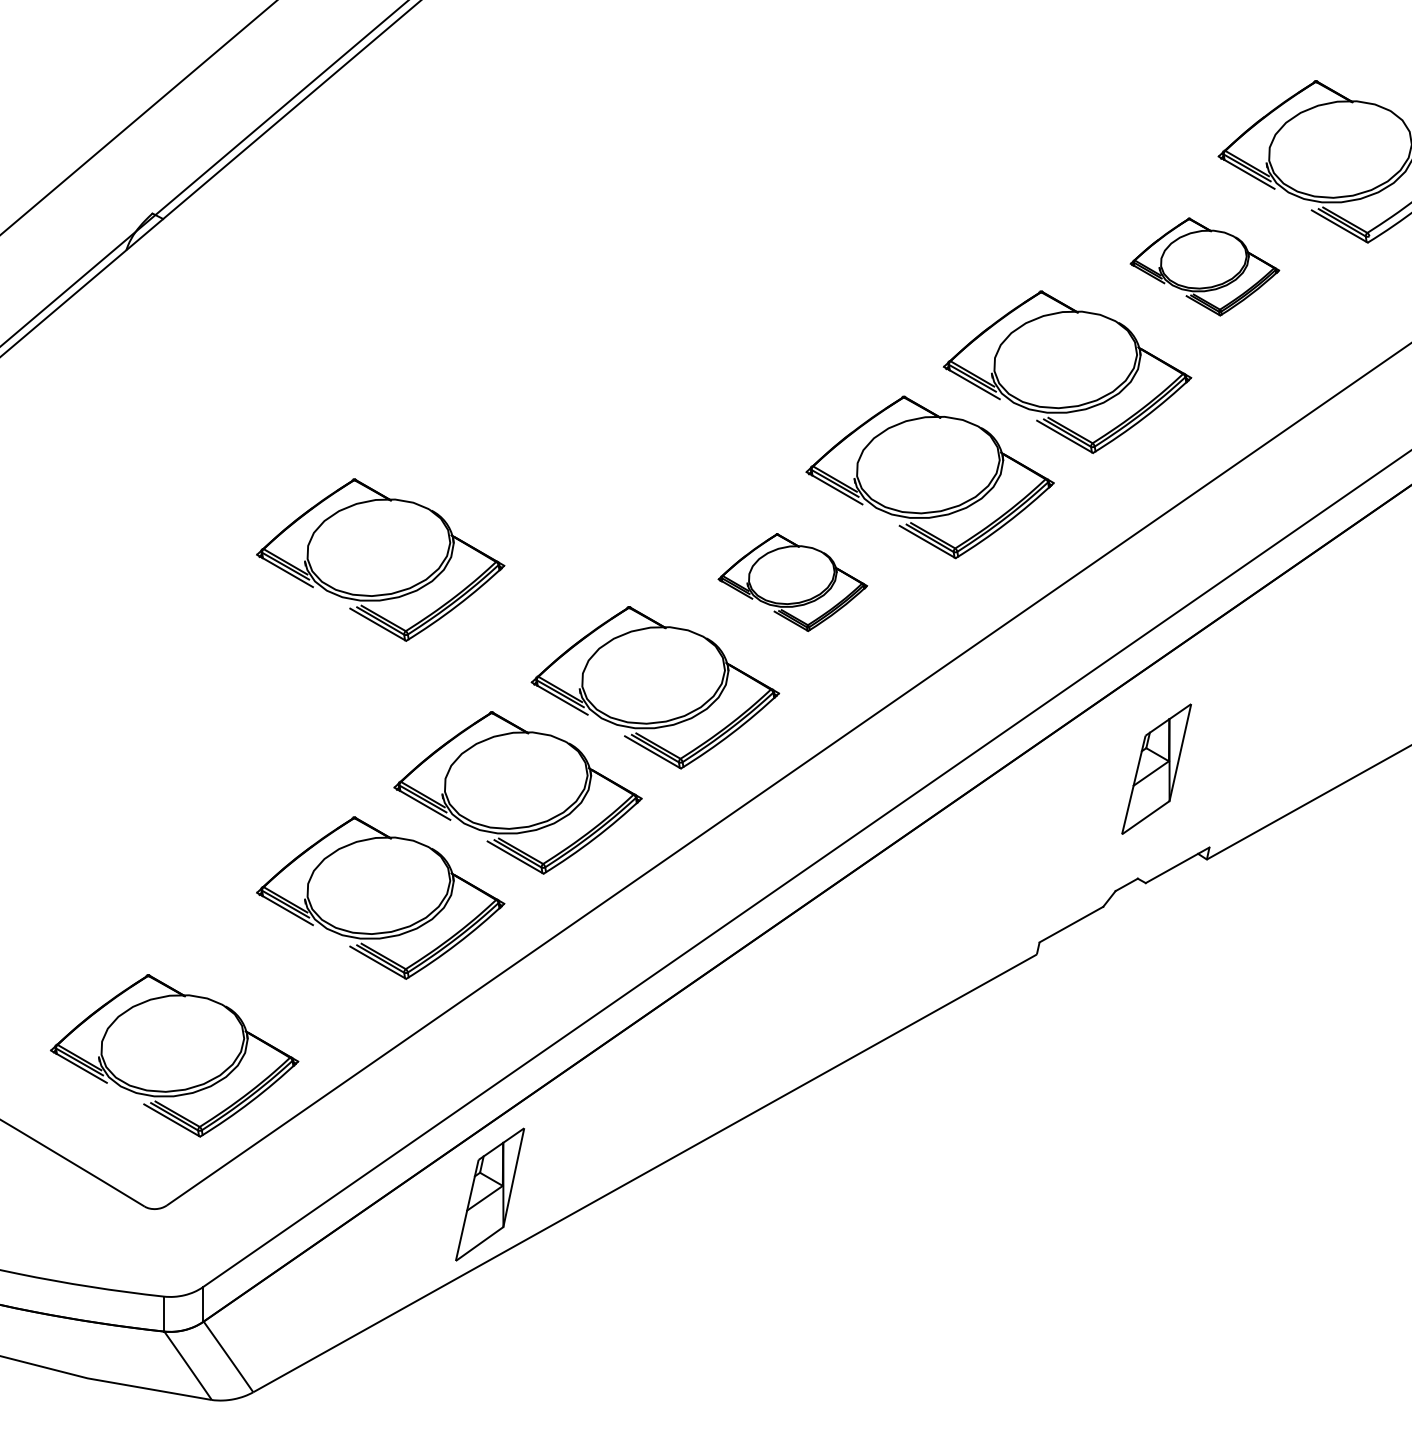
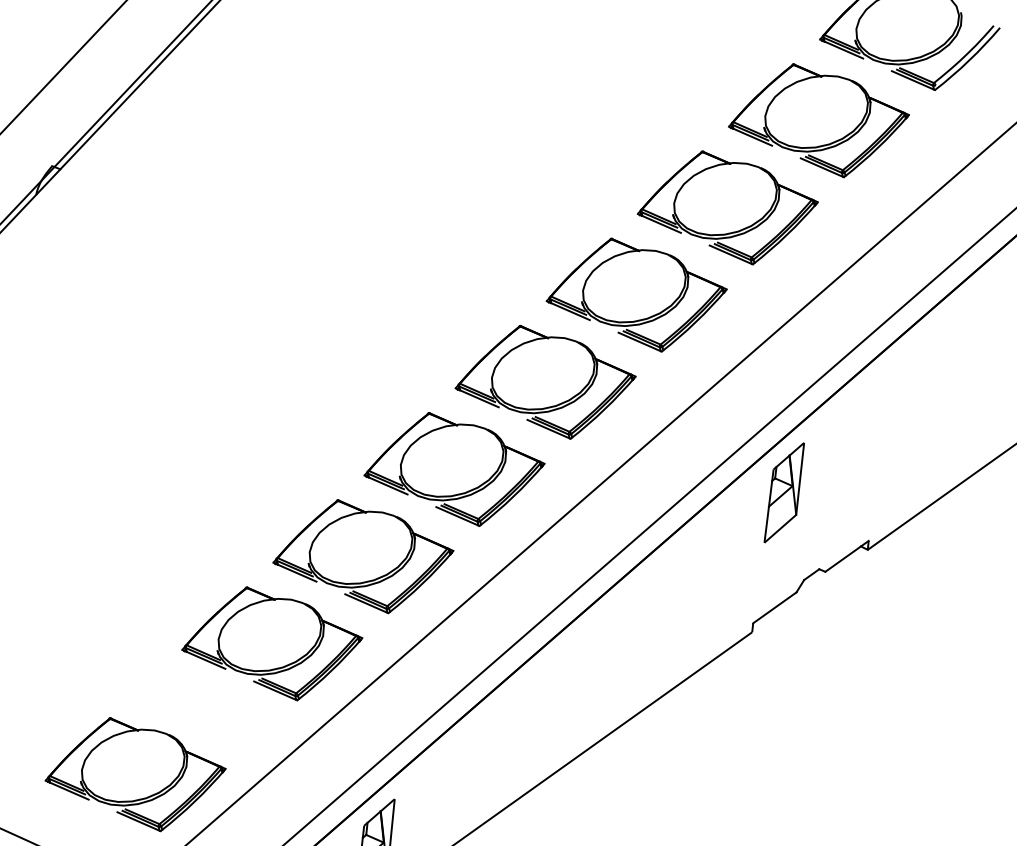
part: (1204, 266) -> (818, 120), size x1.67
part: (380, 559) -> (245, 398), removed
part: (792, 582) -> (545, 382), size x1.67
part: (1156, 768) -> (784, 492), moved

